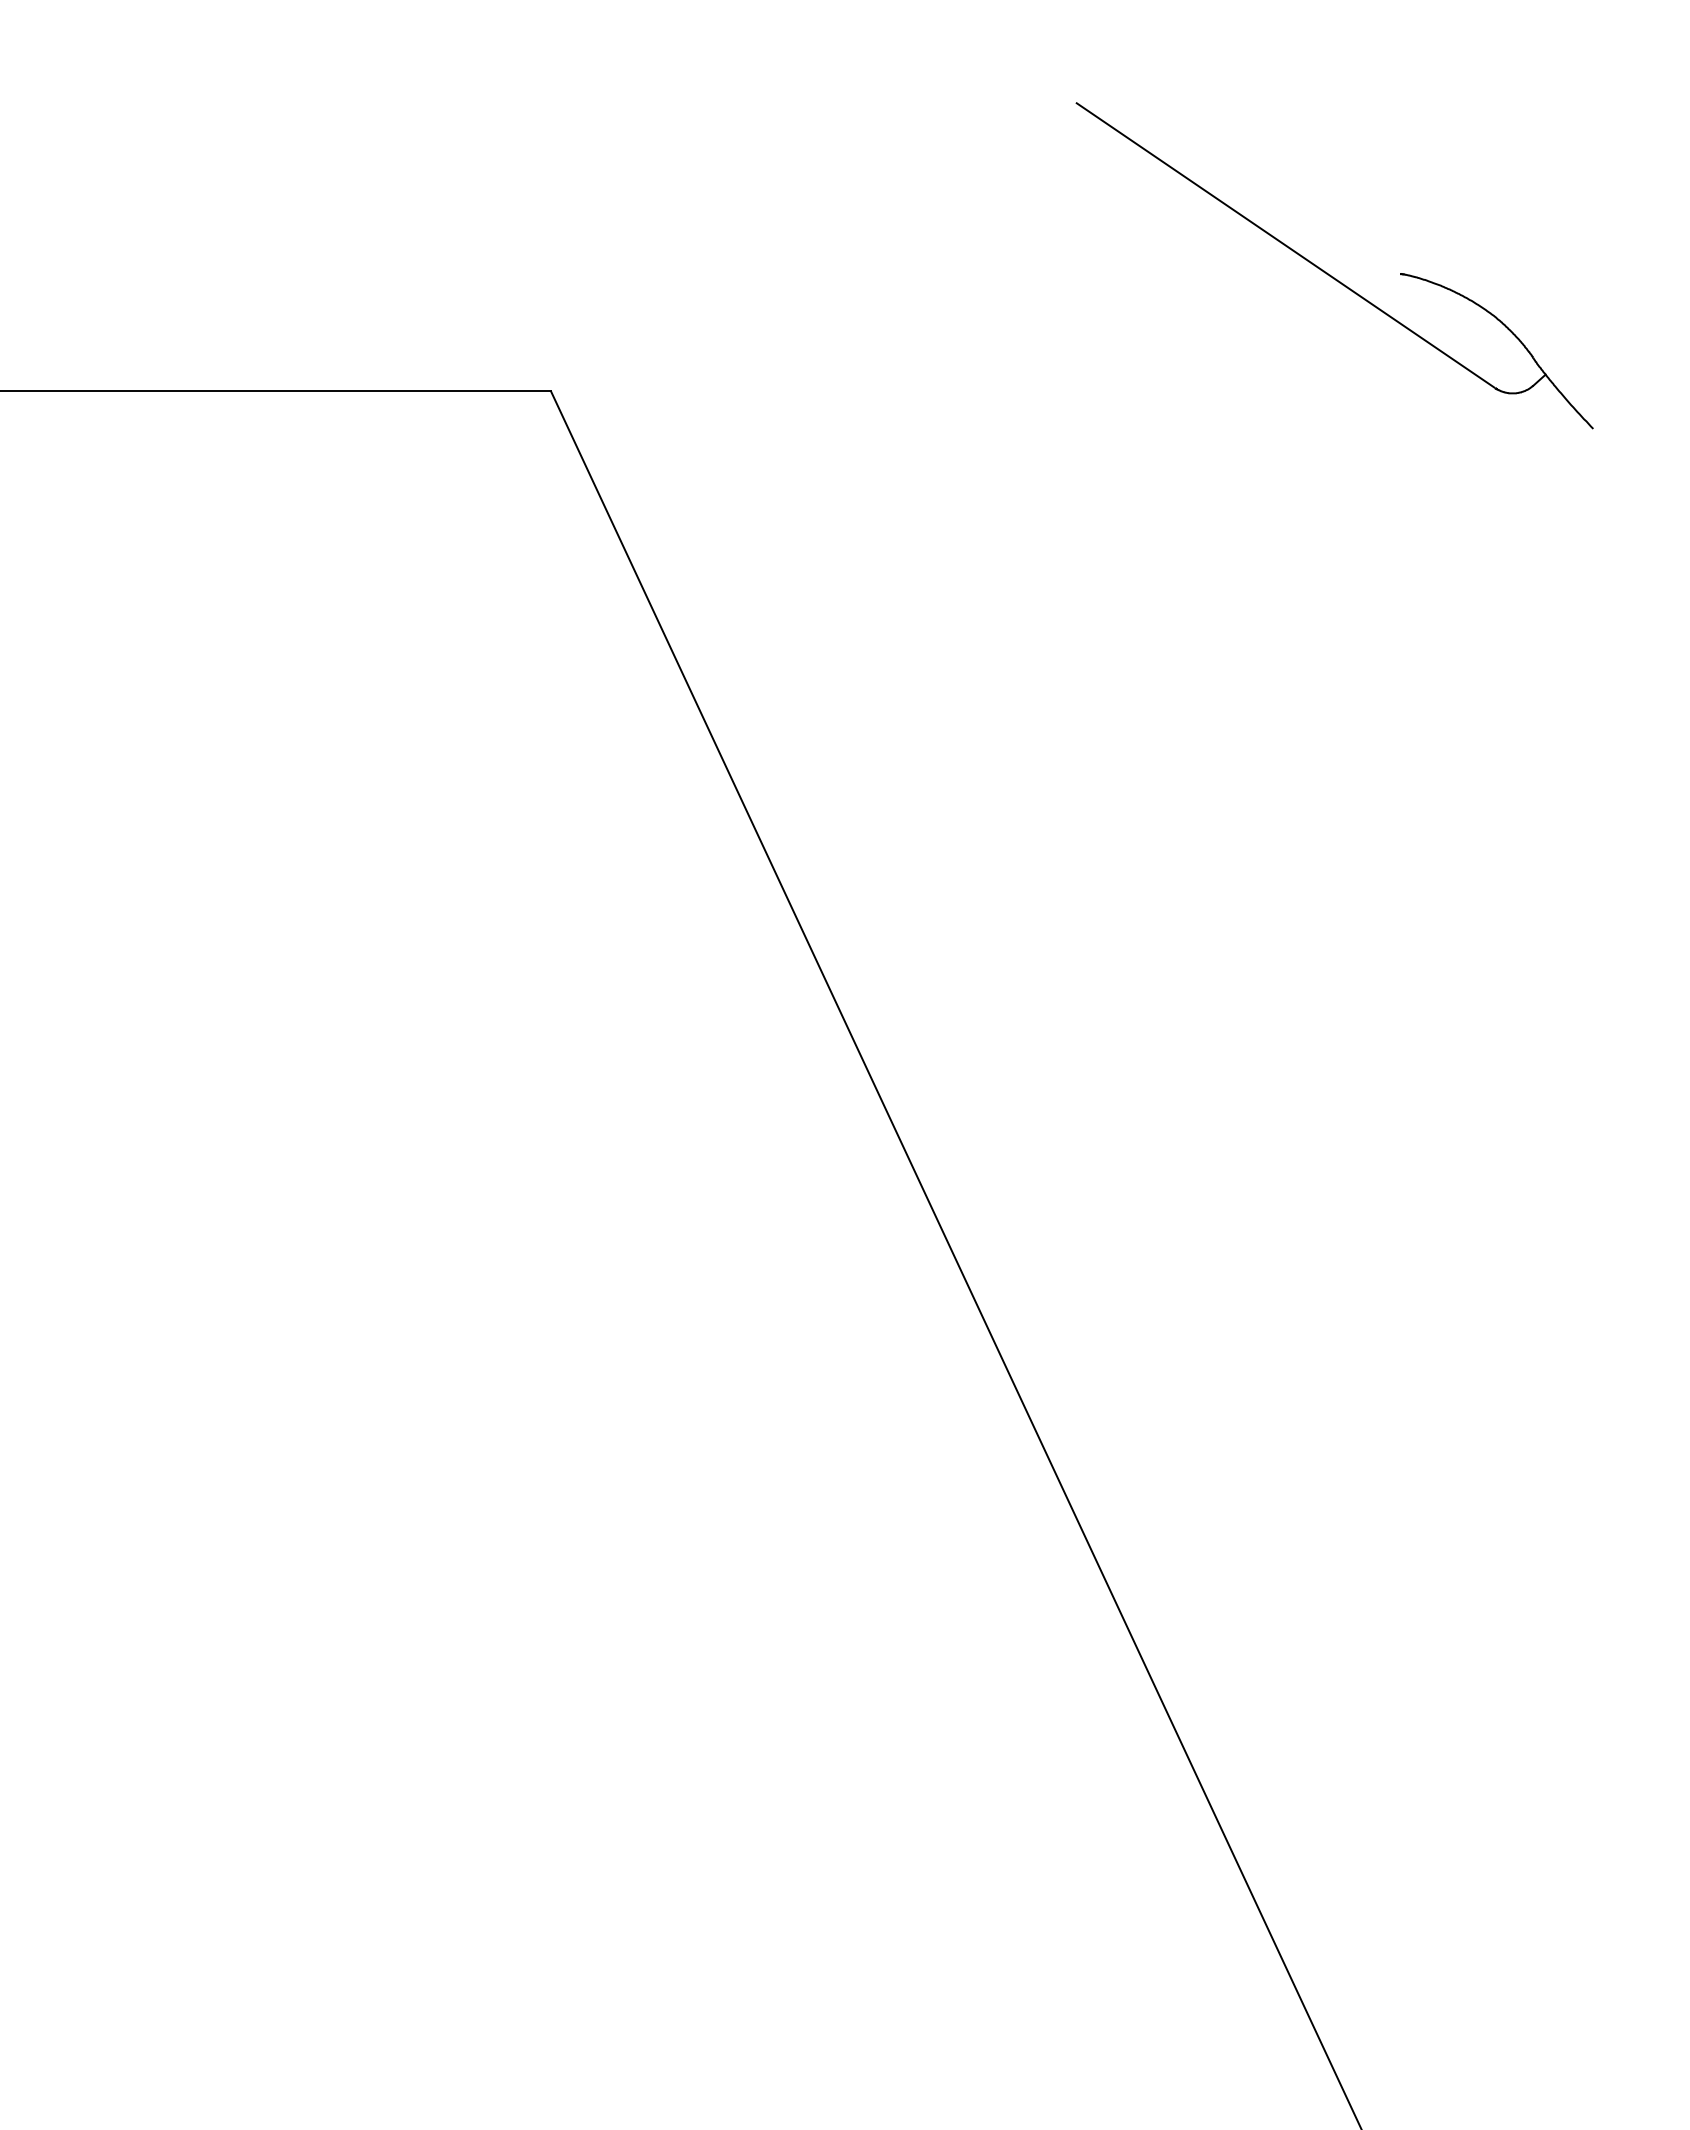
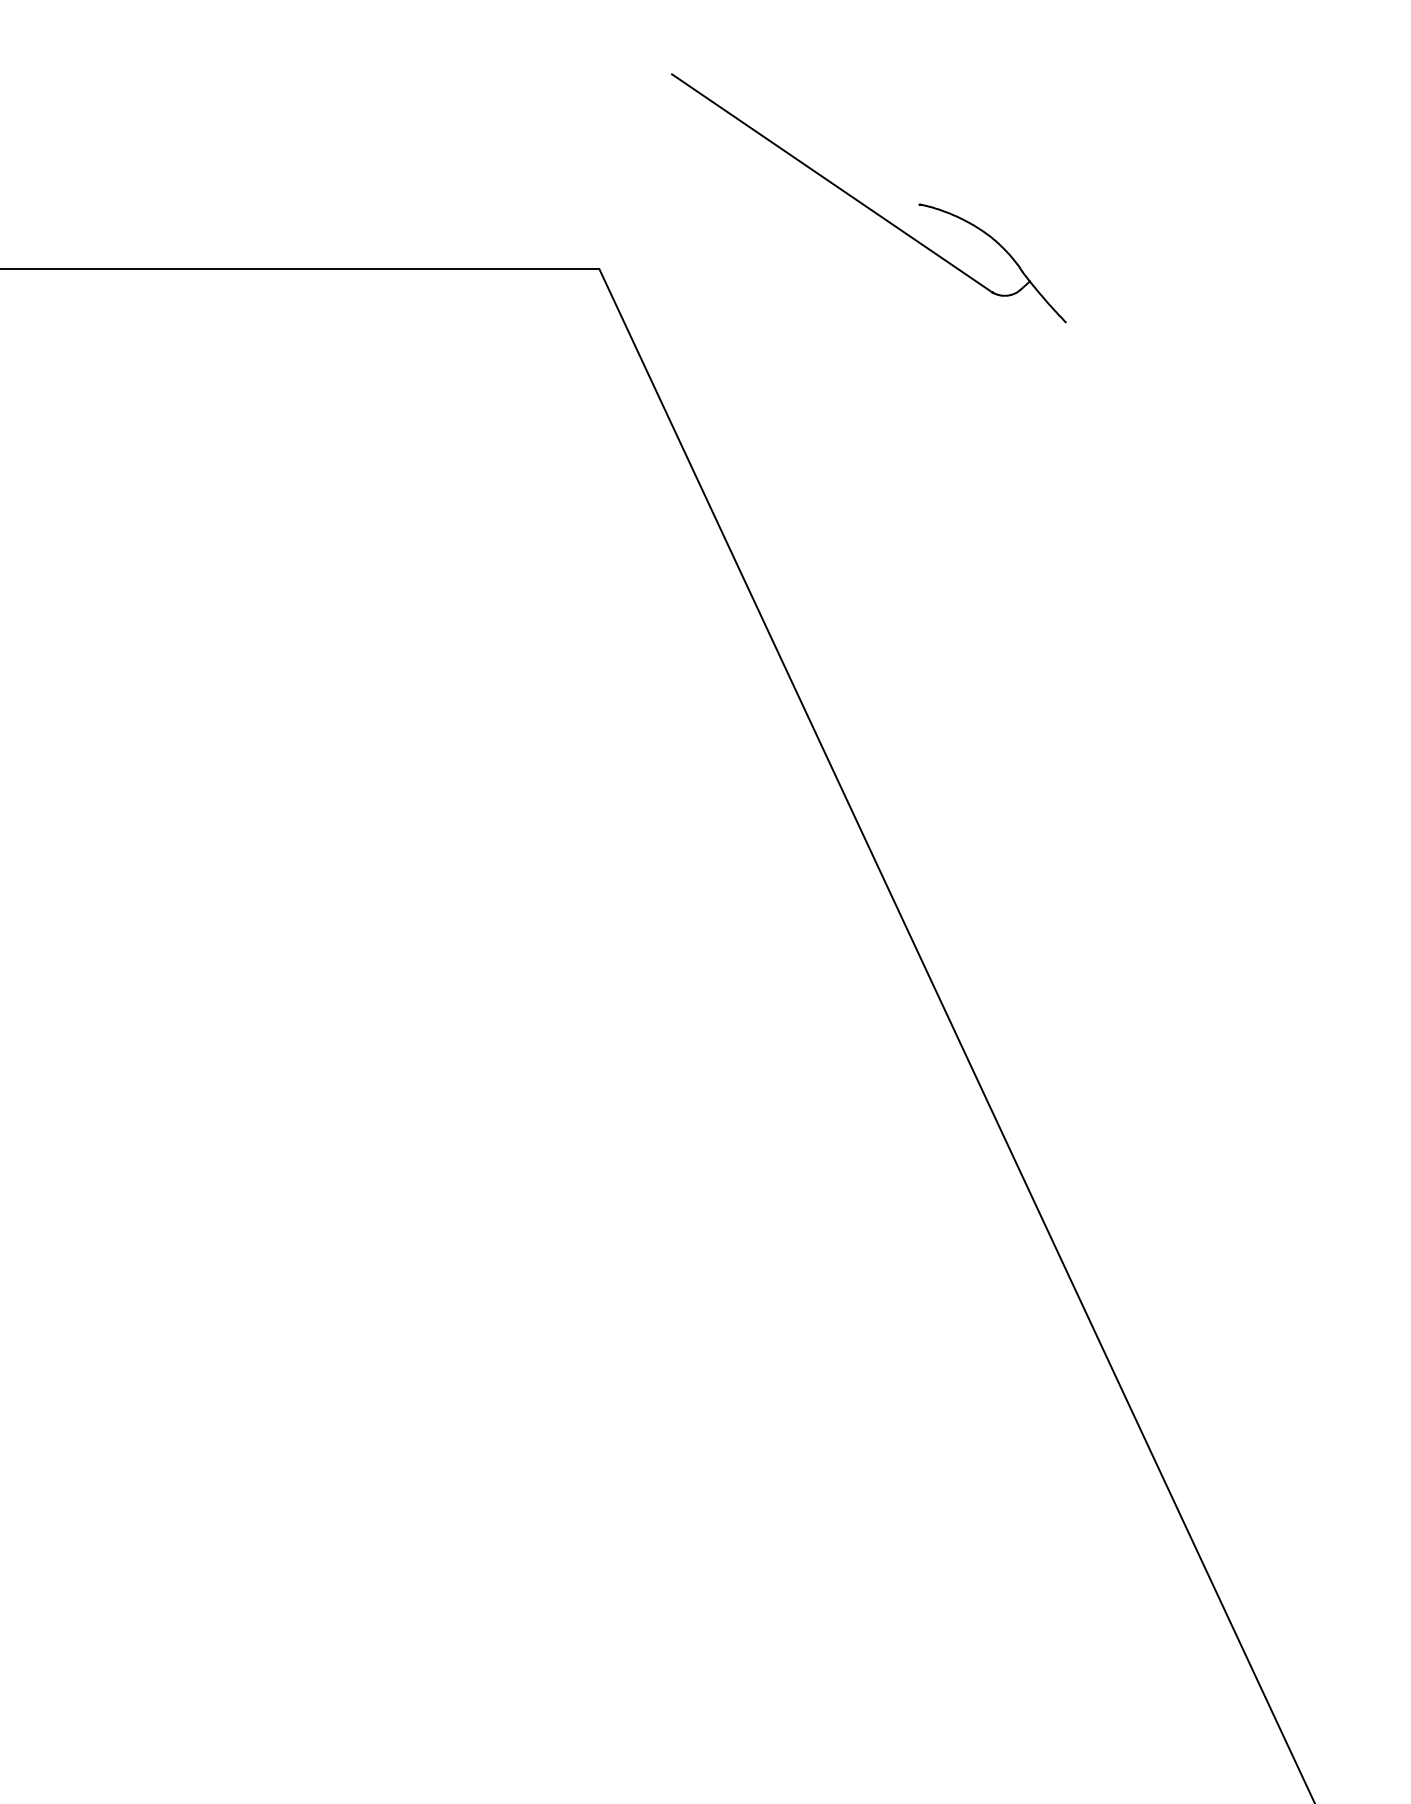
part: (1330, 273) -> (865, 204), moved

